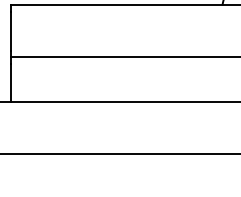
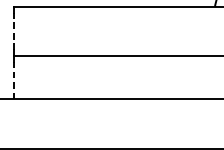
line: (10, 30) -> (13, 30), solid -> dashed
line: (10, 82) -> (13, 80), solid -> dashed

